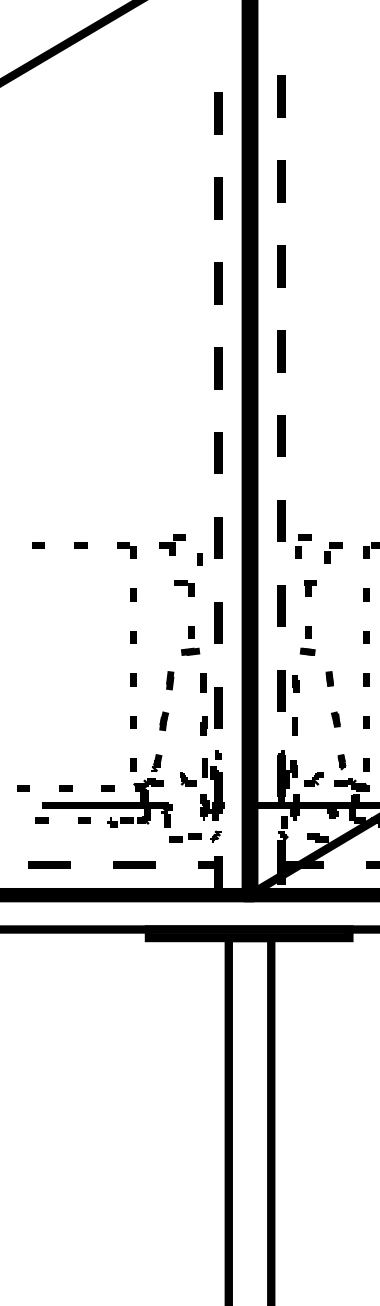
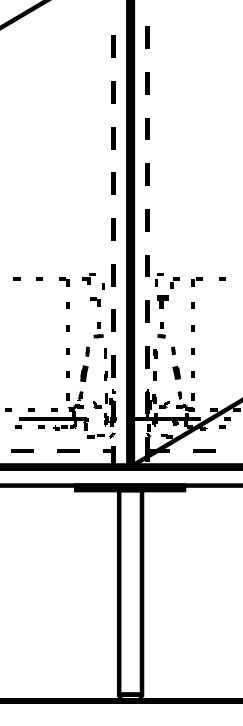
part: (309, 587) -> (162, 301), size x1.6
part: (335, 719) -> (176, 372), size x1.6
part: (164, 721) -> (84, 373), size x1.6

